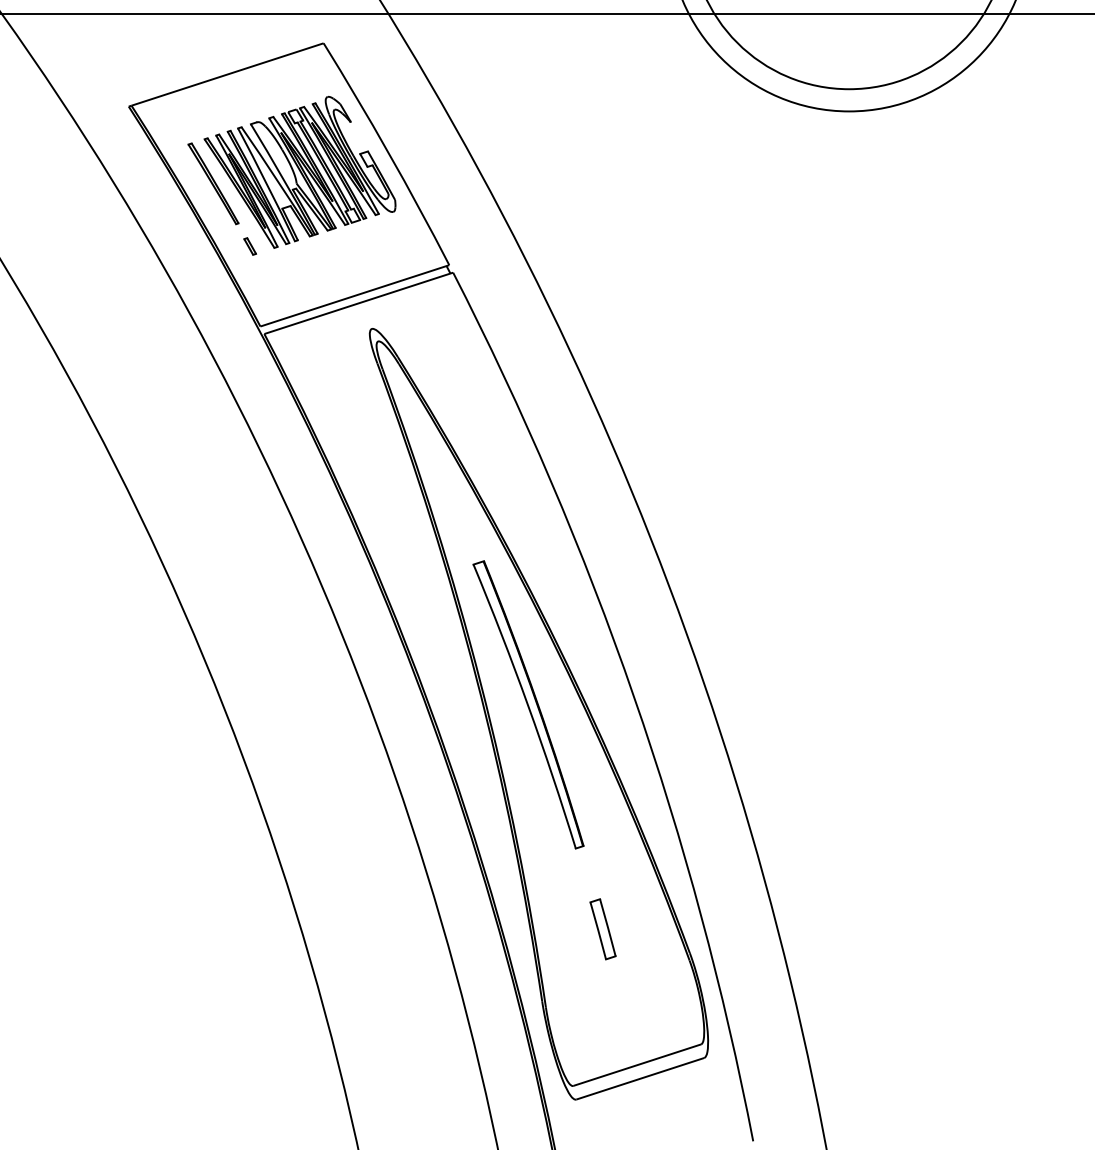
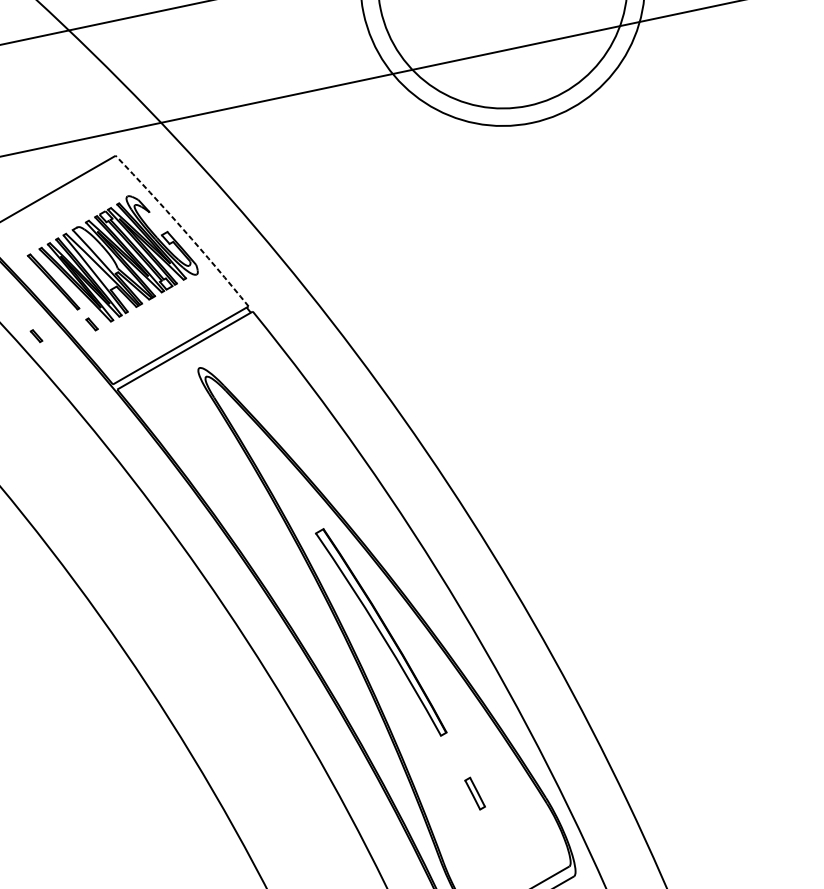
arc: (388, 153) -> (183, 230), solid -> dashed
part: (177, 246) -> (36, 336), added
part: (602, 929) -> (474, 793), size x0.7

